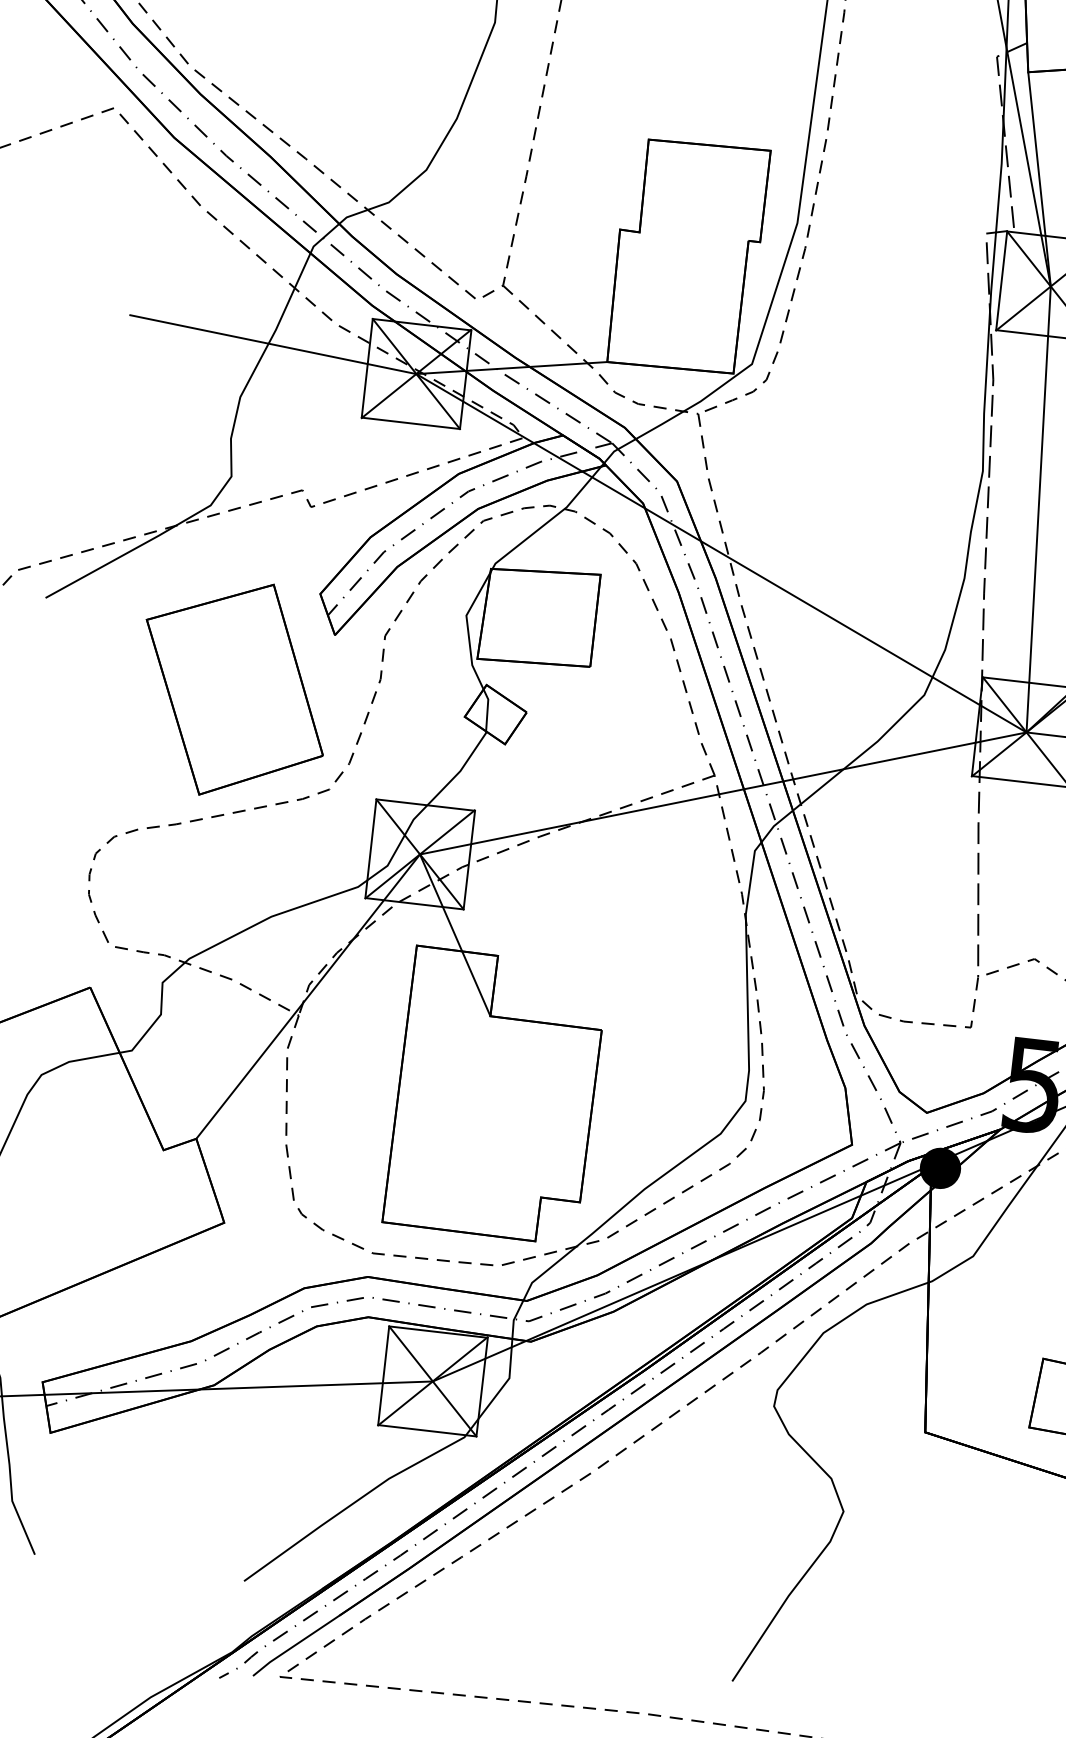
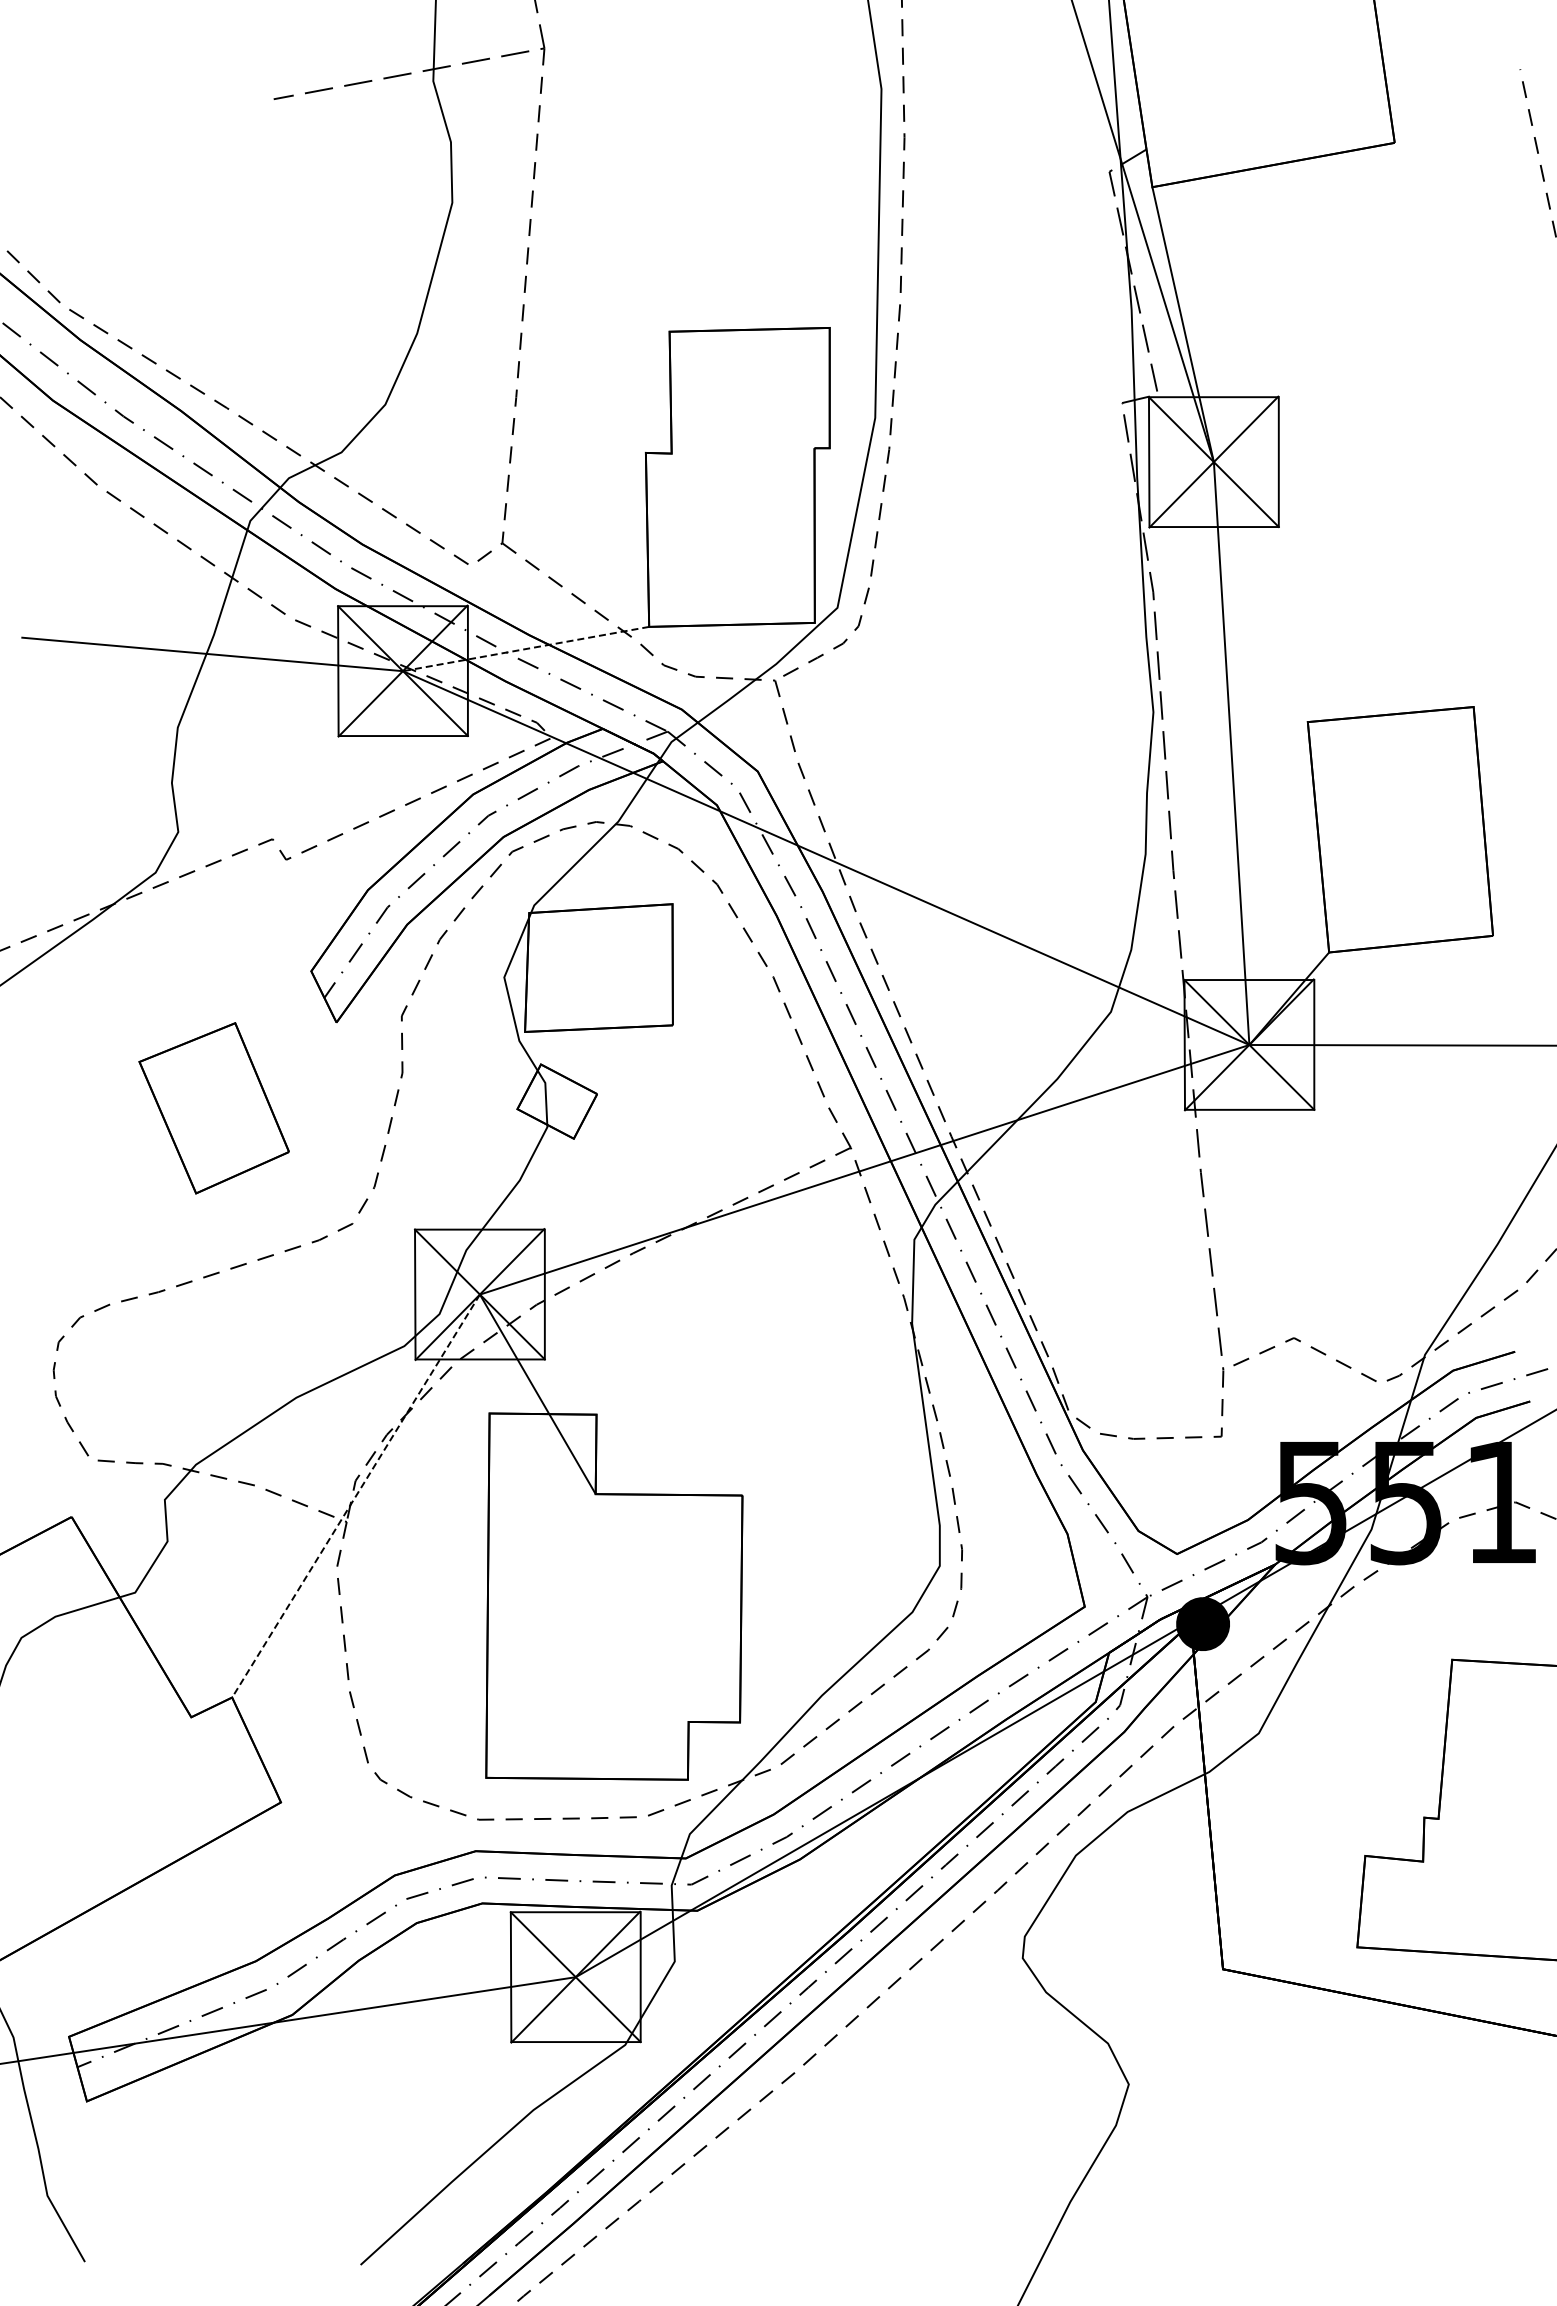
line: (511, 368) -> (525, 649), solid -> dashed
part: (233, 689) -> (213, 1108), size x0.6
line: (308, 997) -> (356, 1496), solid -> dashed

